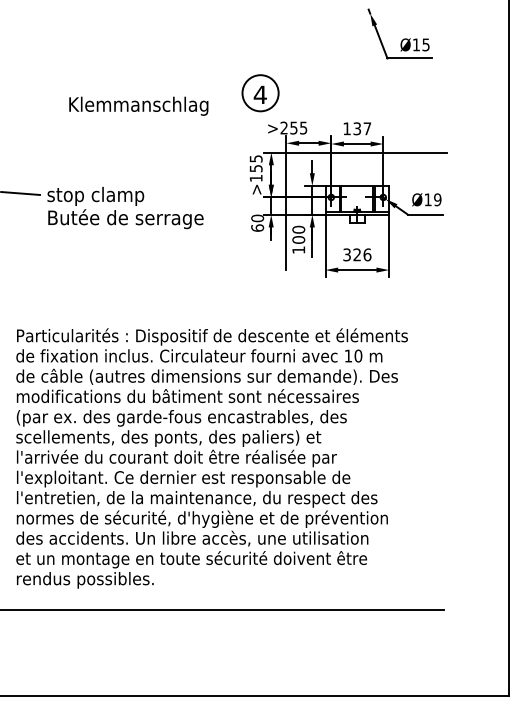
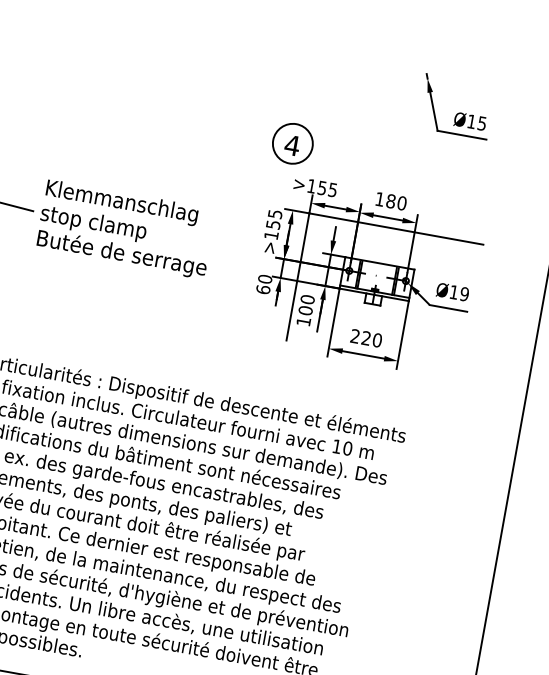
text: (138, 105) -> (121, 201), moved
text: (283, 127) -> (311, 185), >255 -> >155
text: (362, 128) -> (396, 202), 137 -> 180
text: (357, 254) -> (366, 338), 326 -> 220

